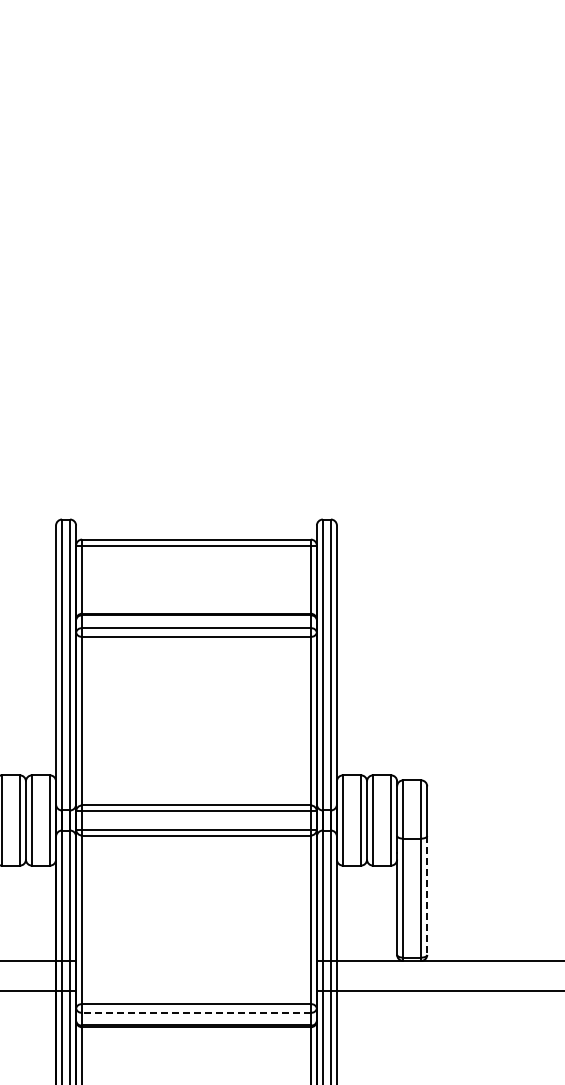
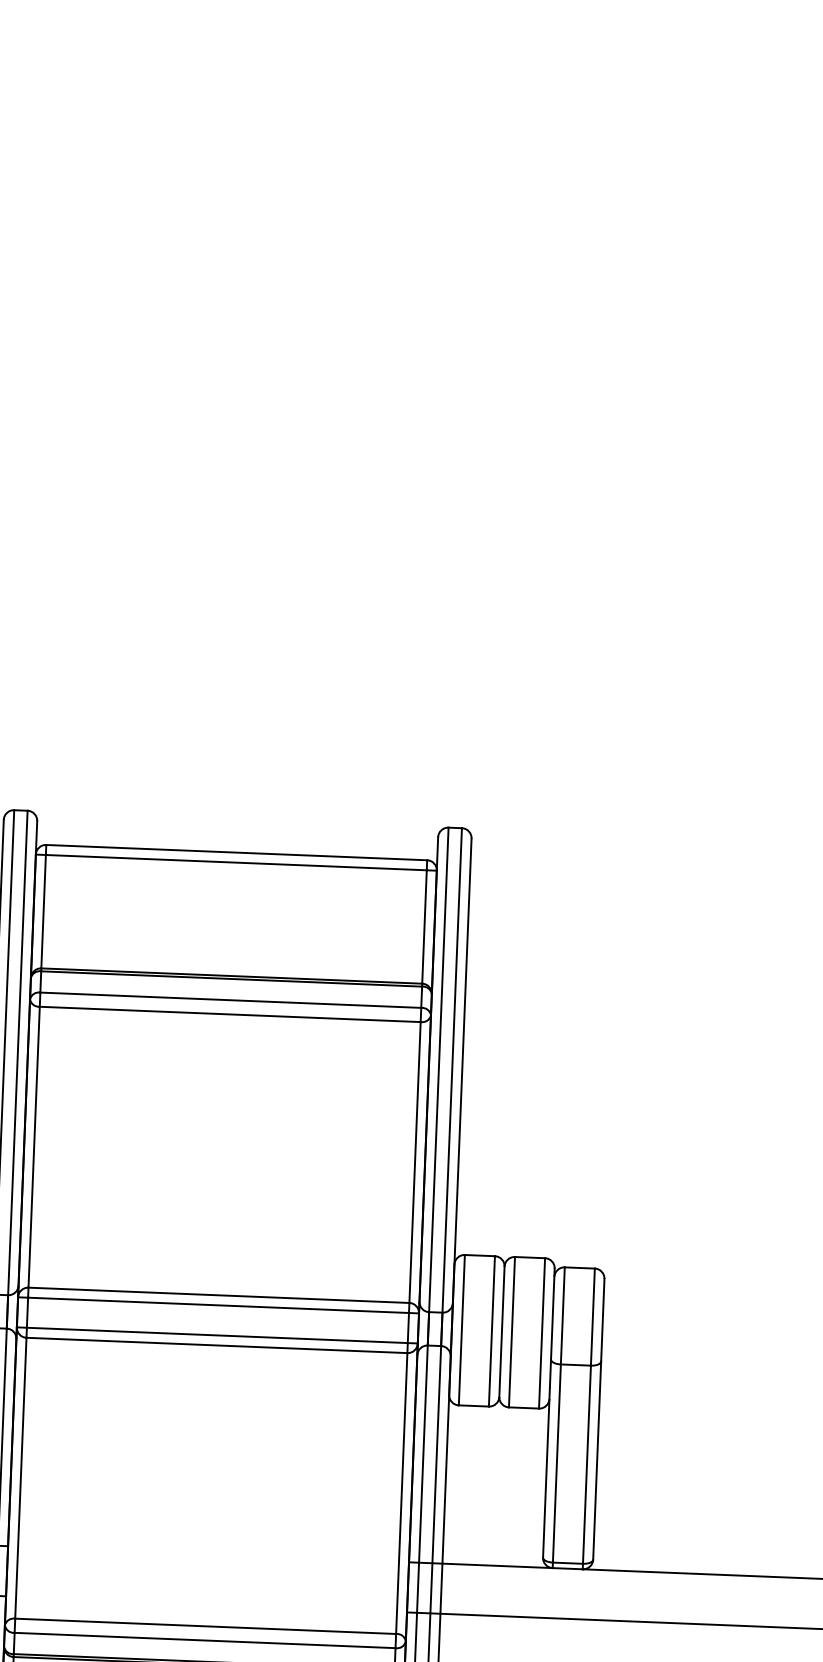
line: (427, 895) -> (597, 1460), dashed -> solid
line: (196, 1012) -> (205, 1640), dashed -> solid

